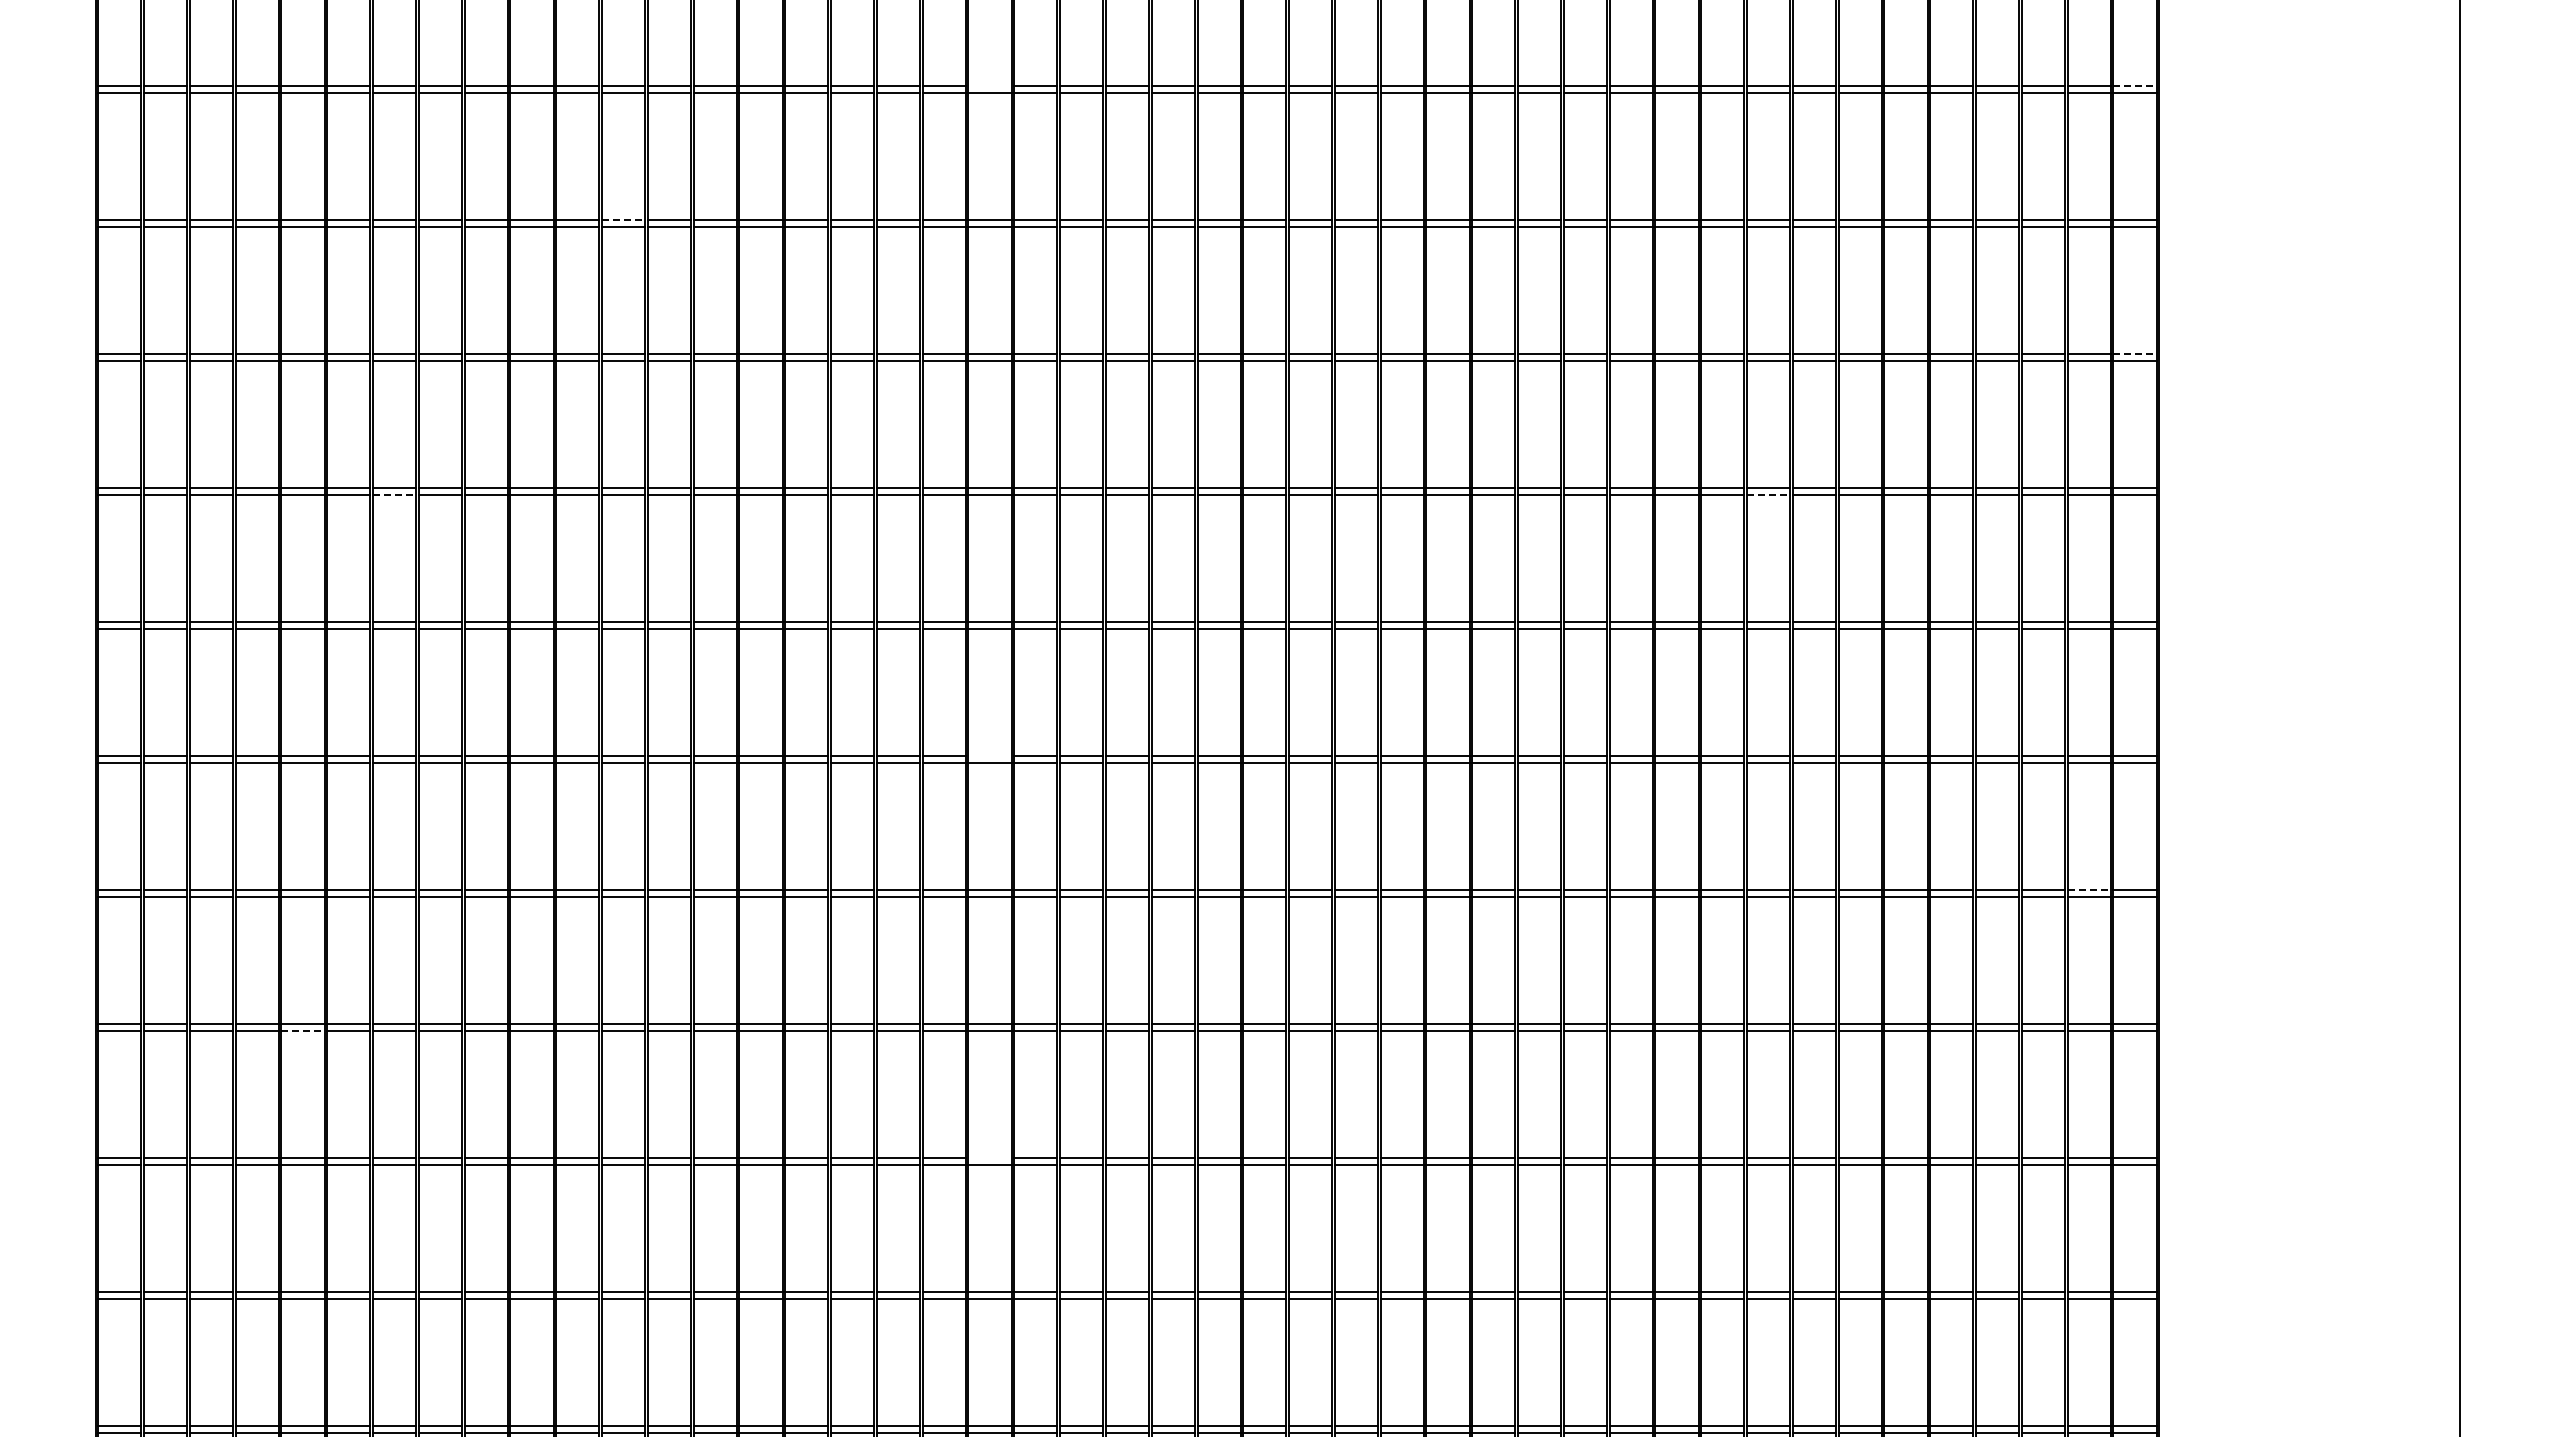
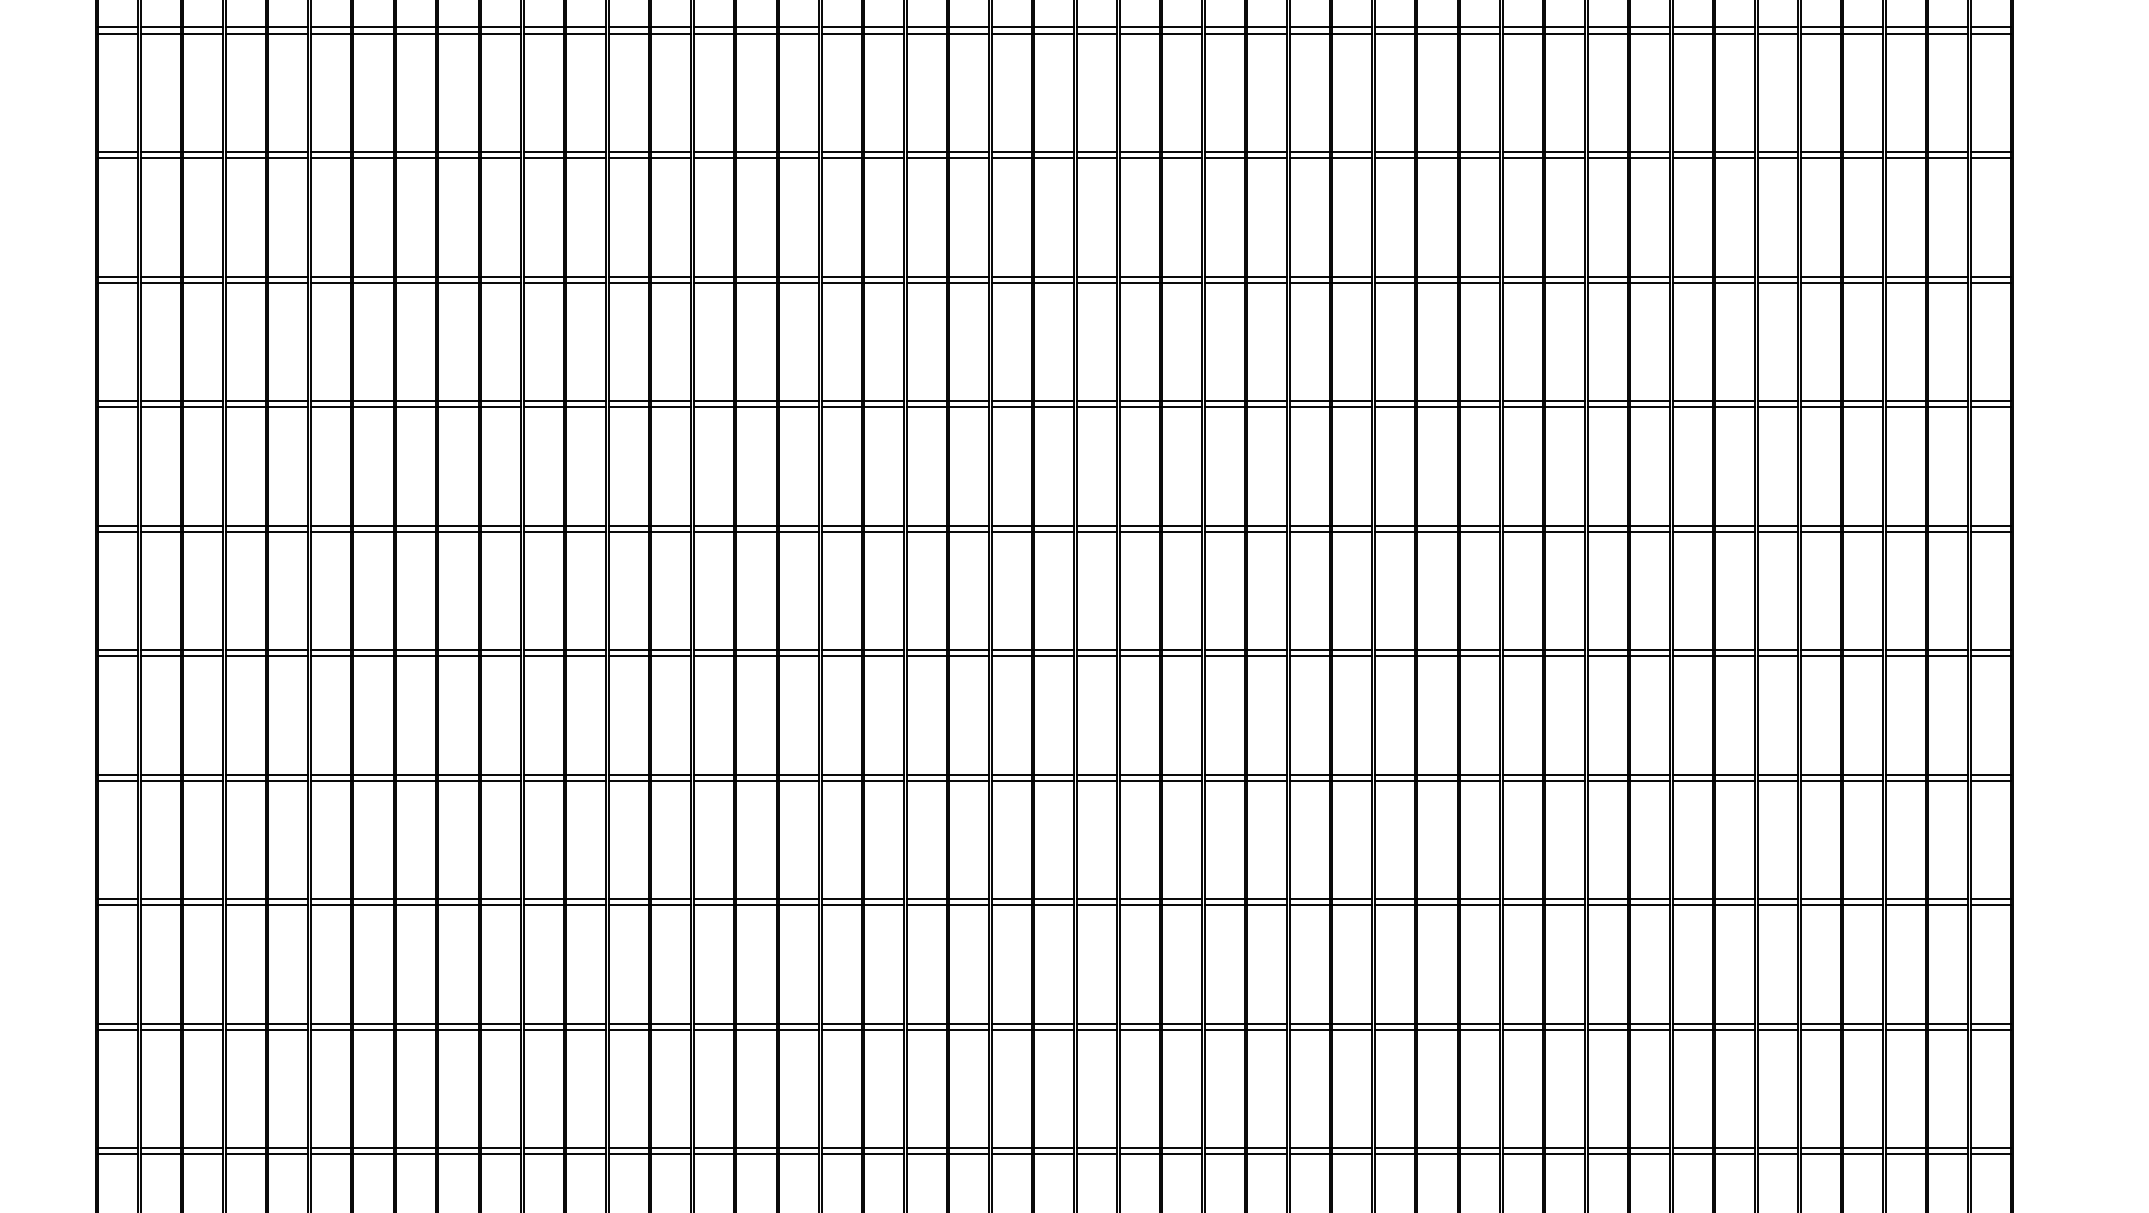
line: (989, 86) -> (926, 152), added
line: (2135, 86) -> (1991, 152), dashed -> solid
line: (623, 220) -> (586, 276), dashed -> solid
line: (2135, 354) -> (1991, 401), dashed -> solid
line: (394, 495) -> (373, 532), dashed -> solid
line: (1768, 495) -> (1650, 532), dashed -> solid
line: (989, 756) -> (926, 774), added
line: (2089, 890) -> (1948, 899), dashed -> solid
line: (302, 1031) -> (287, 1030), dashed -> solid
line: (989, 1158) -> (926, 1148), added

